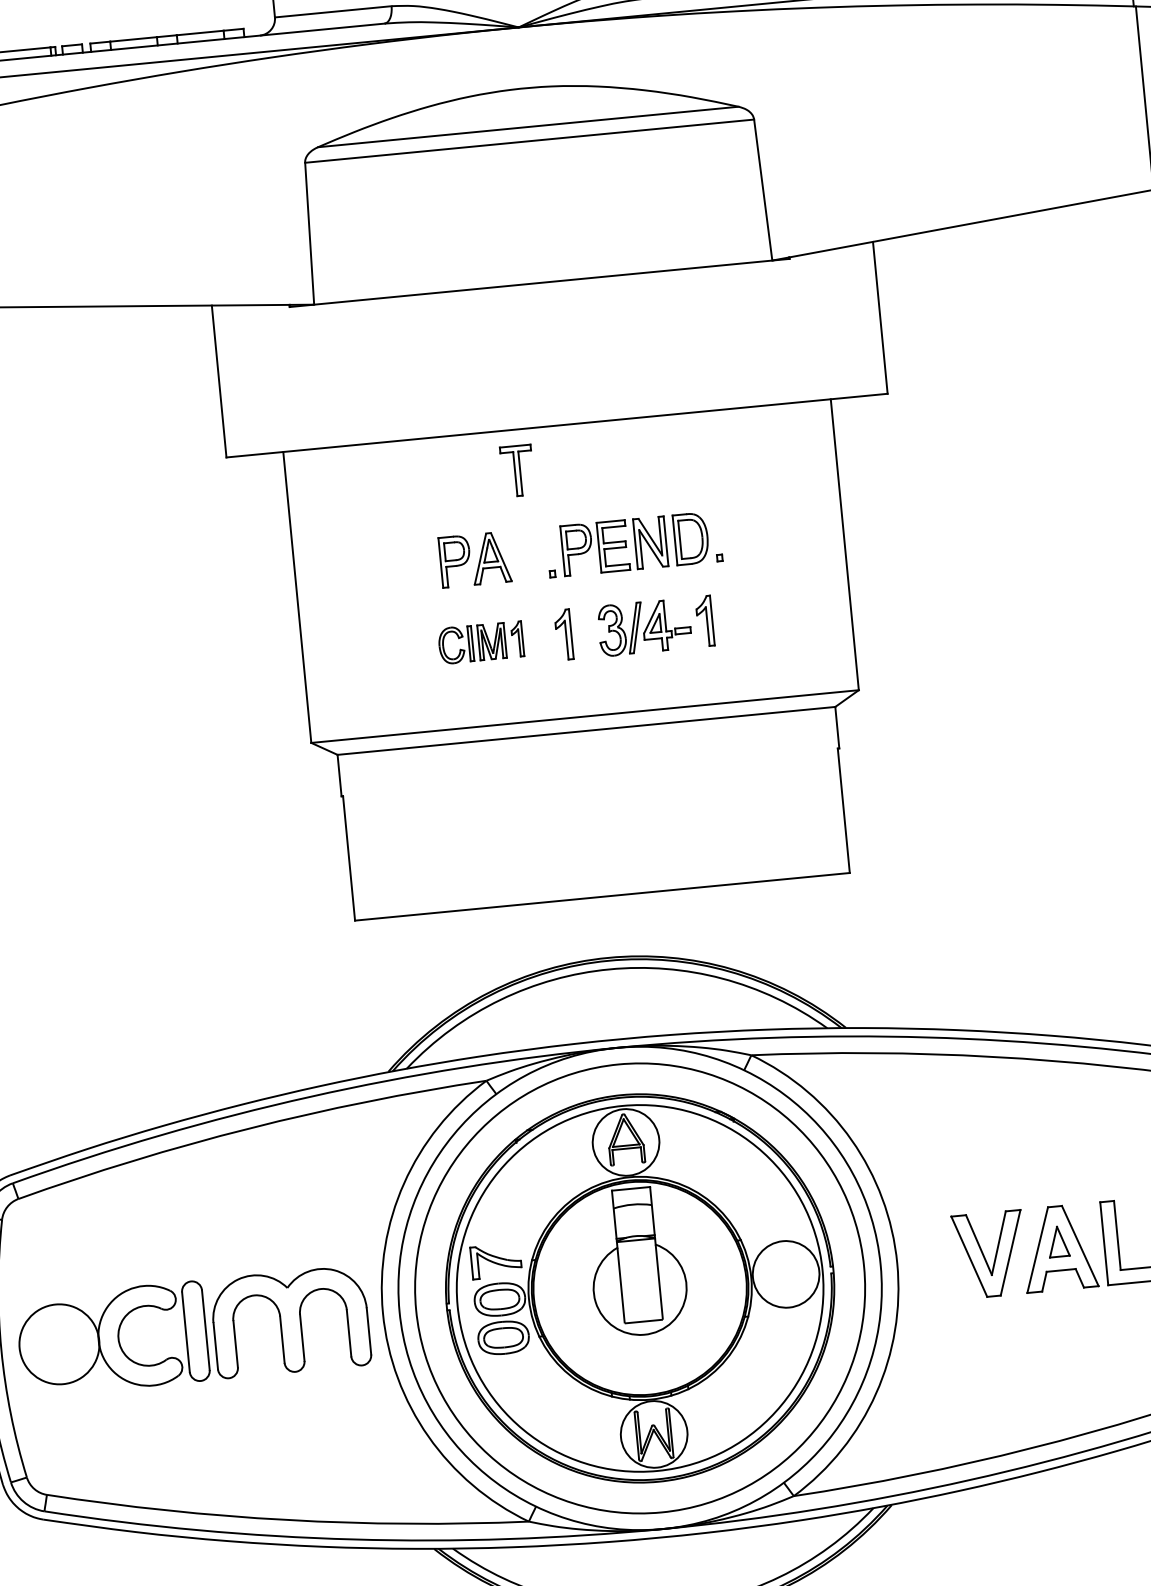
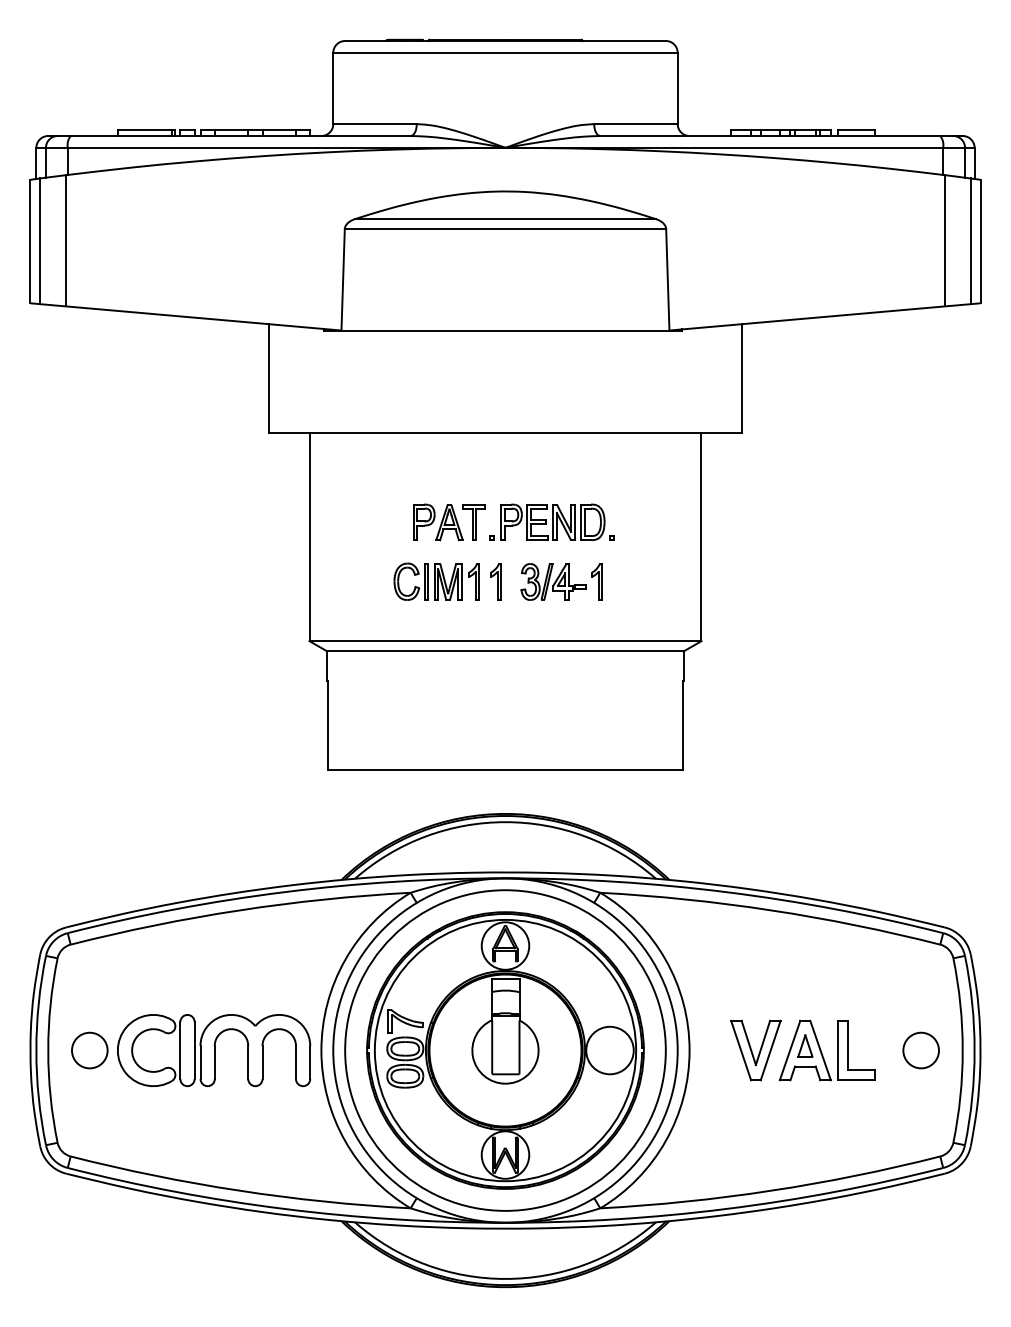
part: (516, 471) -> (473, 522), moved
part: (480, 642) -> (436, 581), size x1.43
circle: (59, 1344) -> (89, 1050), size x0.62

